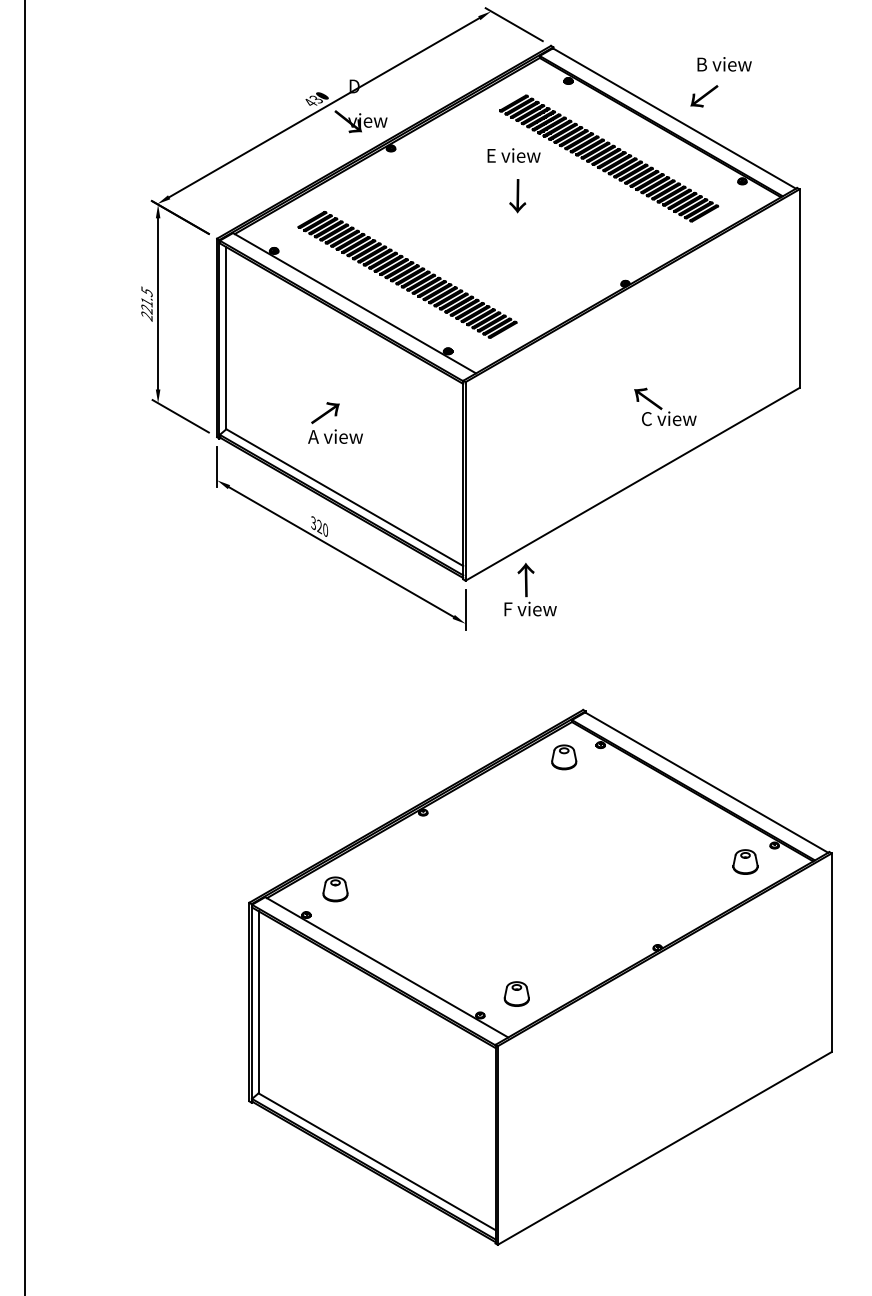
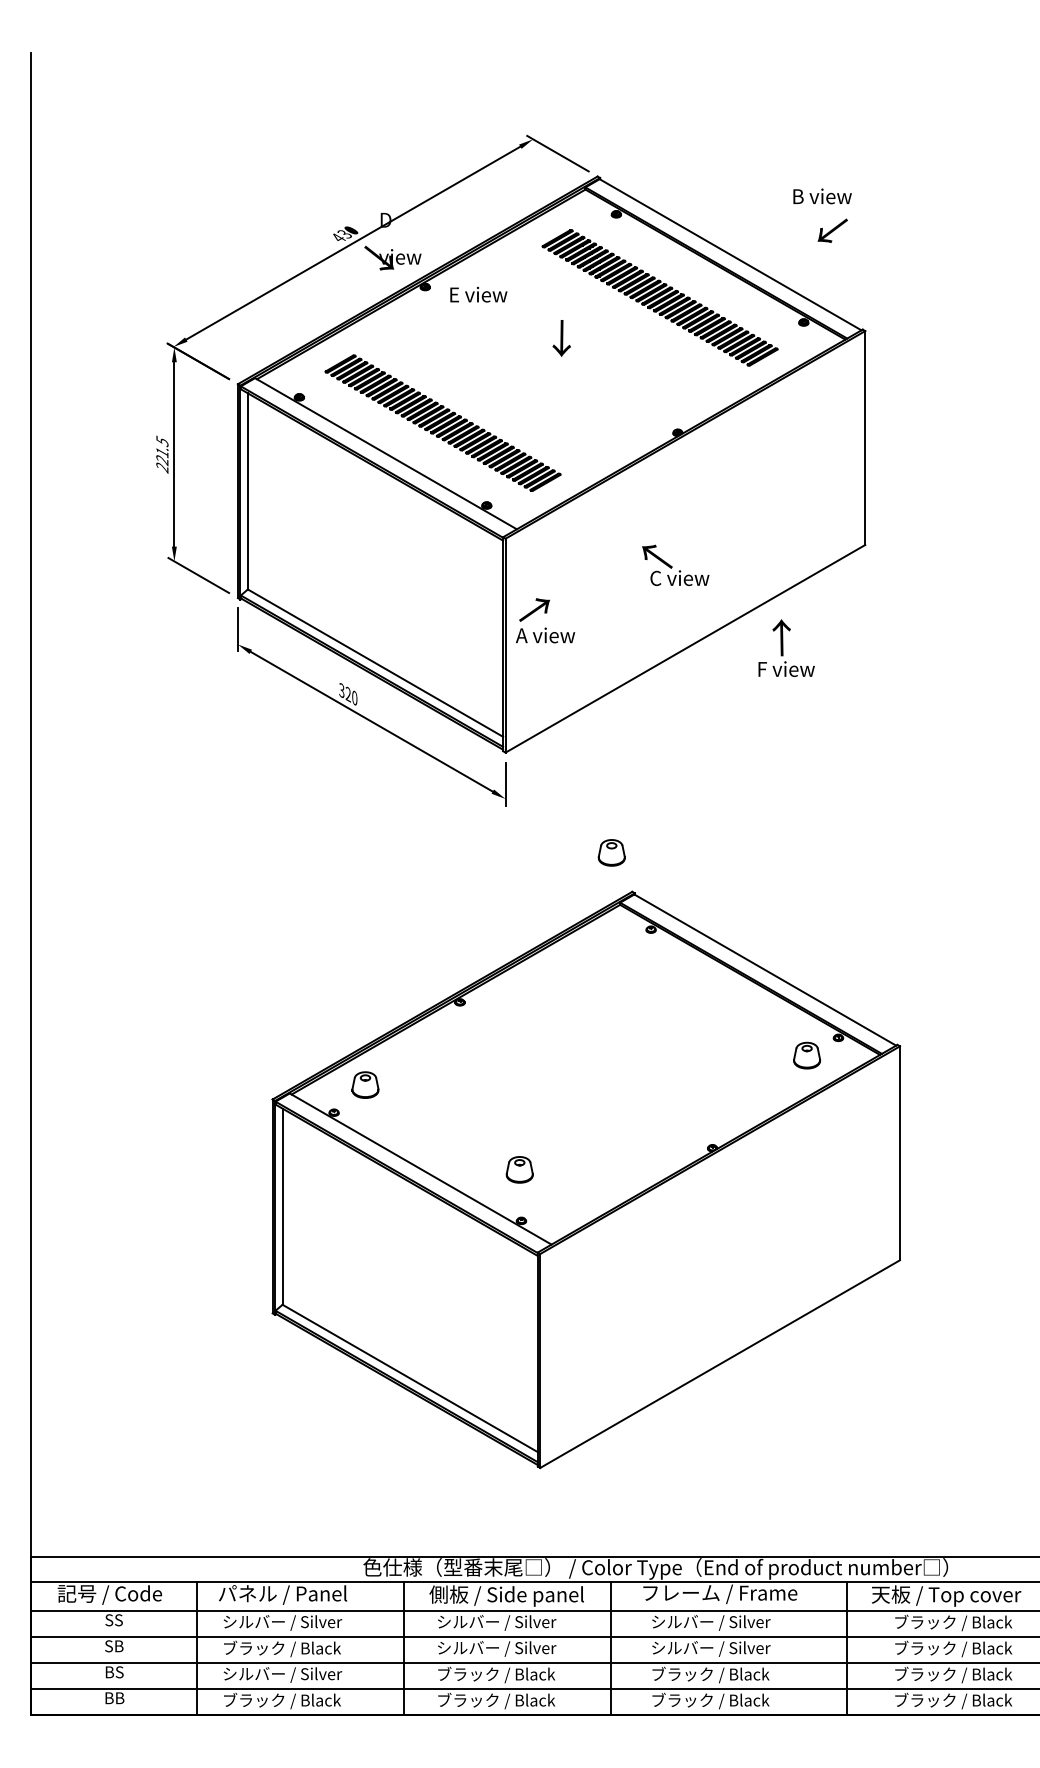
text: (724, 64) -> (822, 196), moved
text: (704, 95) -> (832, 230), moved
text: (513, 155) -> (478, 294), moved
text: (665, 406) -> (675, 564), moved
text: (335, 422) -> (545, 620), moved
text: (530, 588) -> (786, 647), moved
part: (563, 757) -> (611, 852), moved
part: (516, 993) -> (519, 1169), moved

